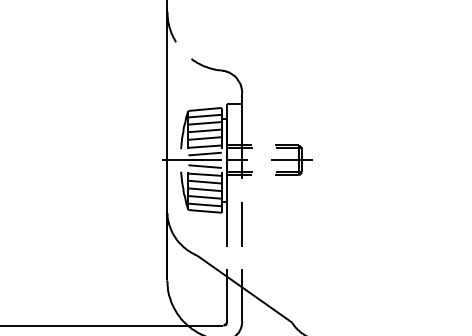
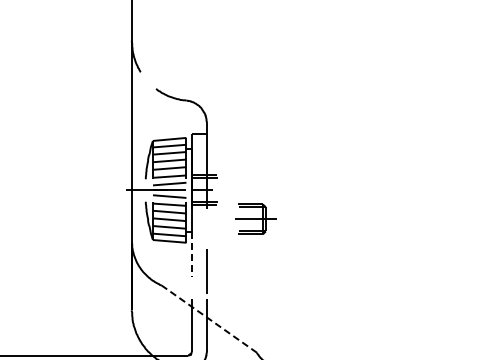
part: (291, 159) -> (255, 218), moved
line: (226, 224) -> (191, 254), solid -> dashed
line: (241, 224) -> (206, 271), moved
line: (243, 288) -> (208, 318), solid -> dashed

